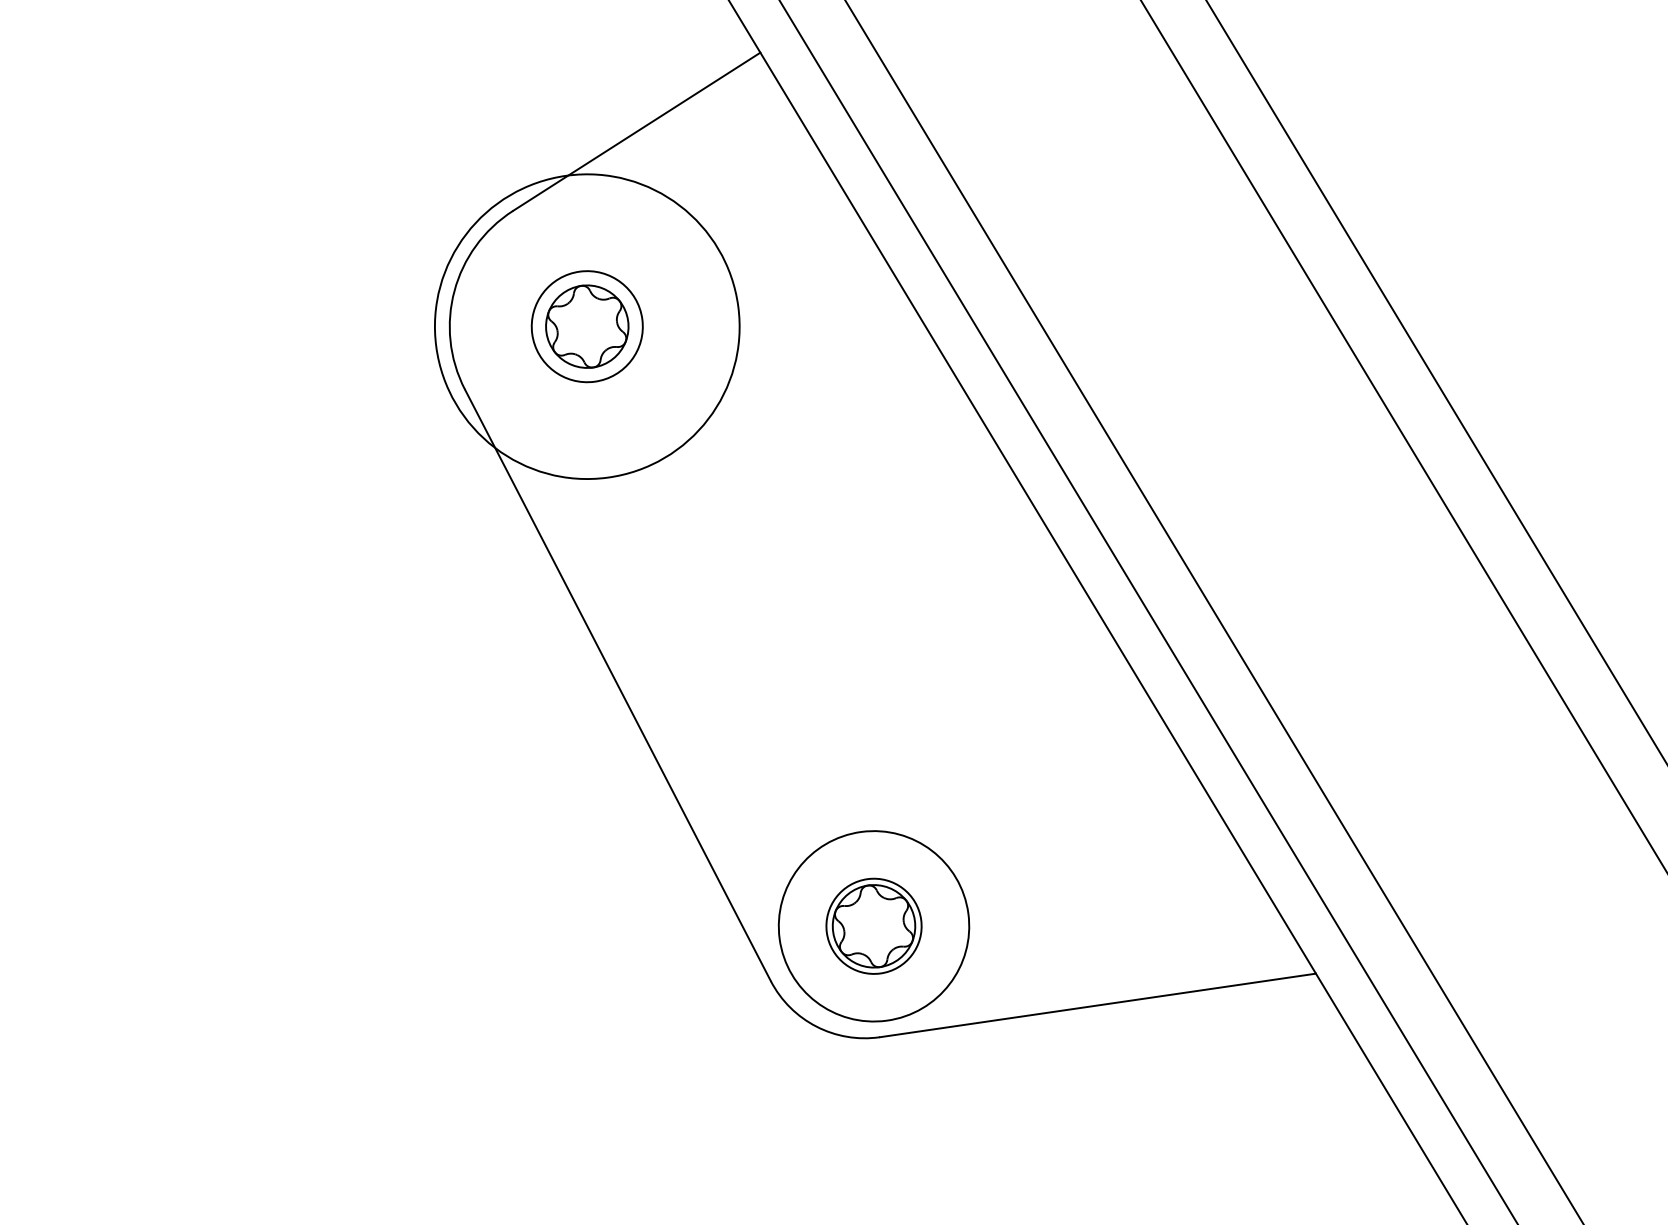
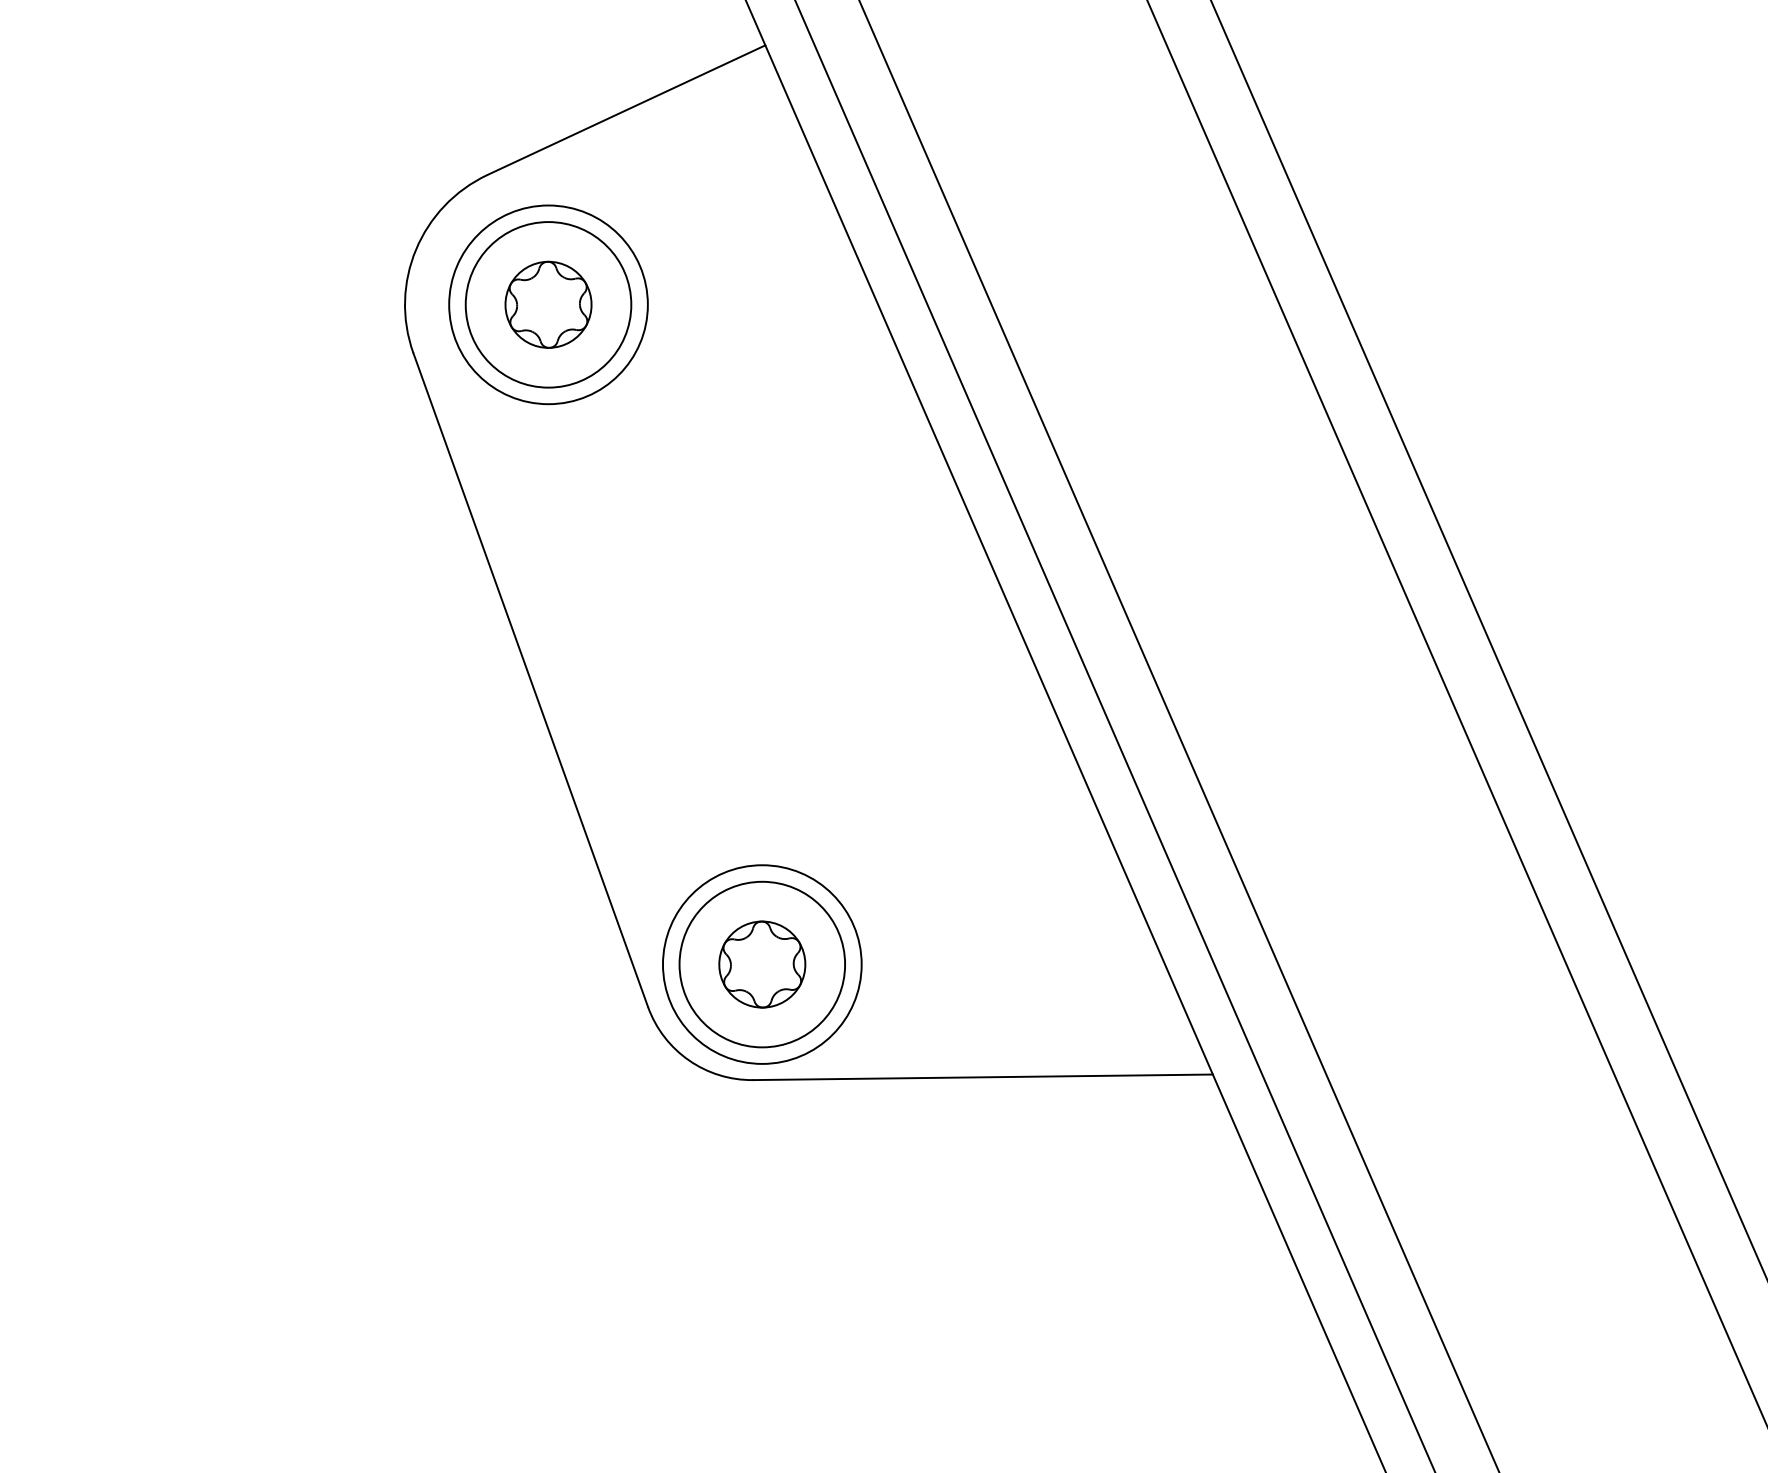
circle: (587, 326) -> (548, 304), size x0.62
circle: (587, 326) -> (548, 304), size x1.43
circle: (874, 926) -> (762, 964), size x1.67

